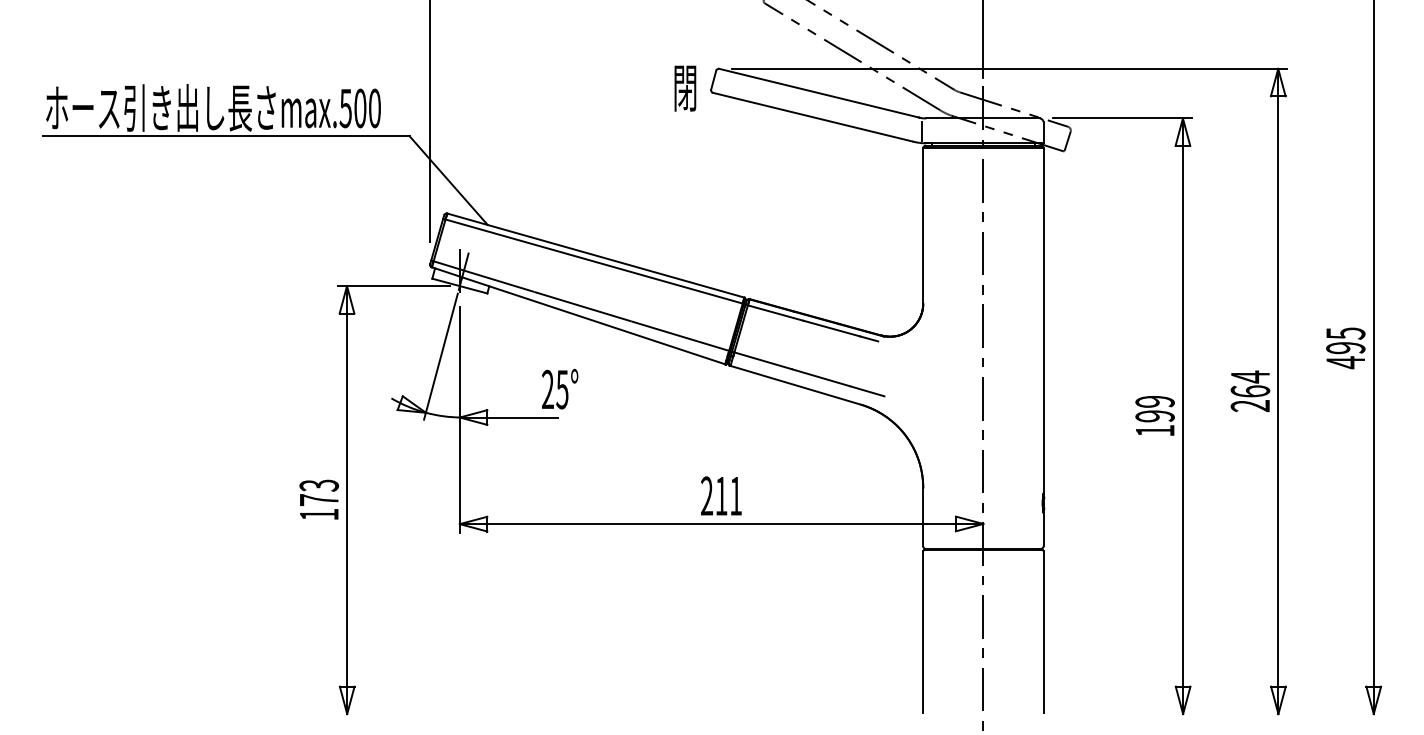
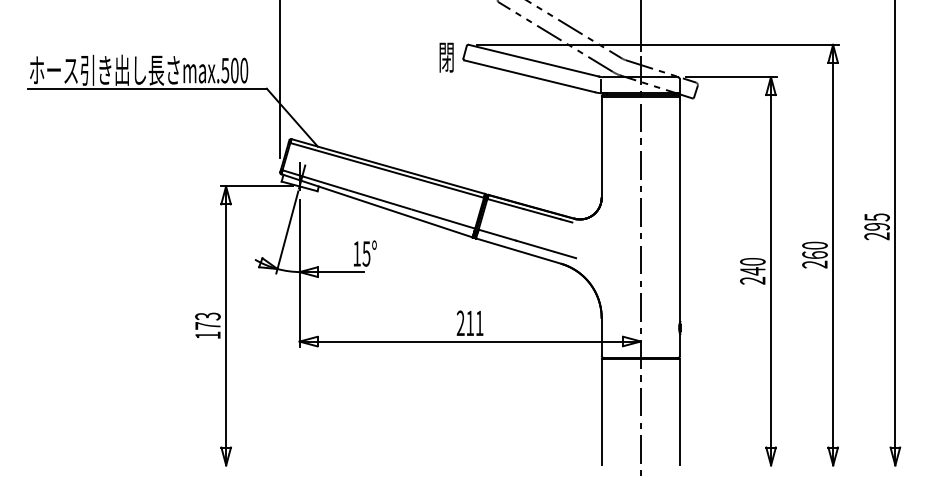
text: (1344, 362) -> (876, 236), 495 -> 295
text: (1249, 376) -> (814, 245), 264 -> 260
text: (547, 388) -> (356, 253), 25° -> 15°
text: (1154, 416) -> (752, 271), 199 -> 240

